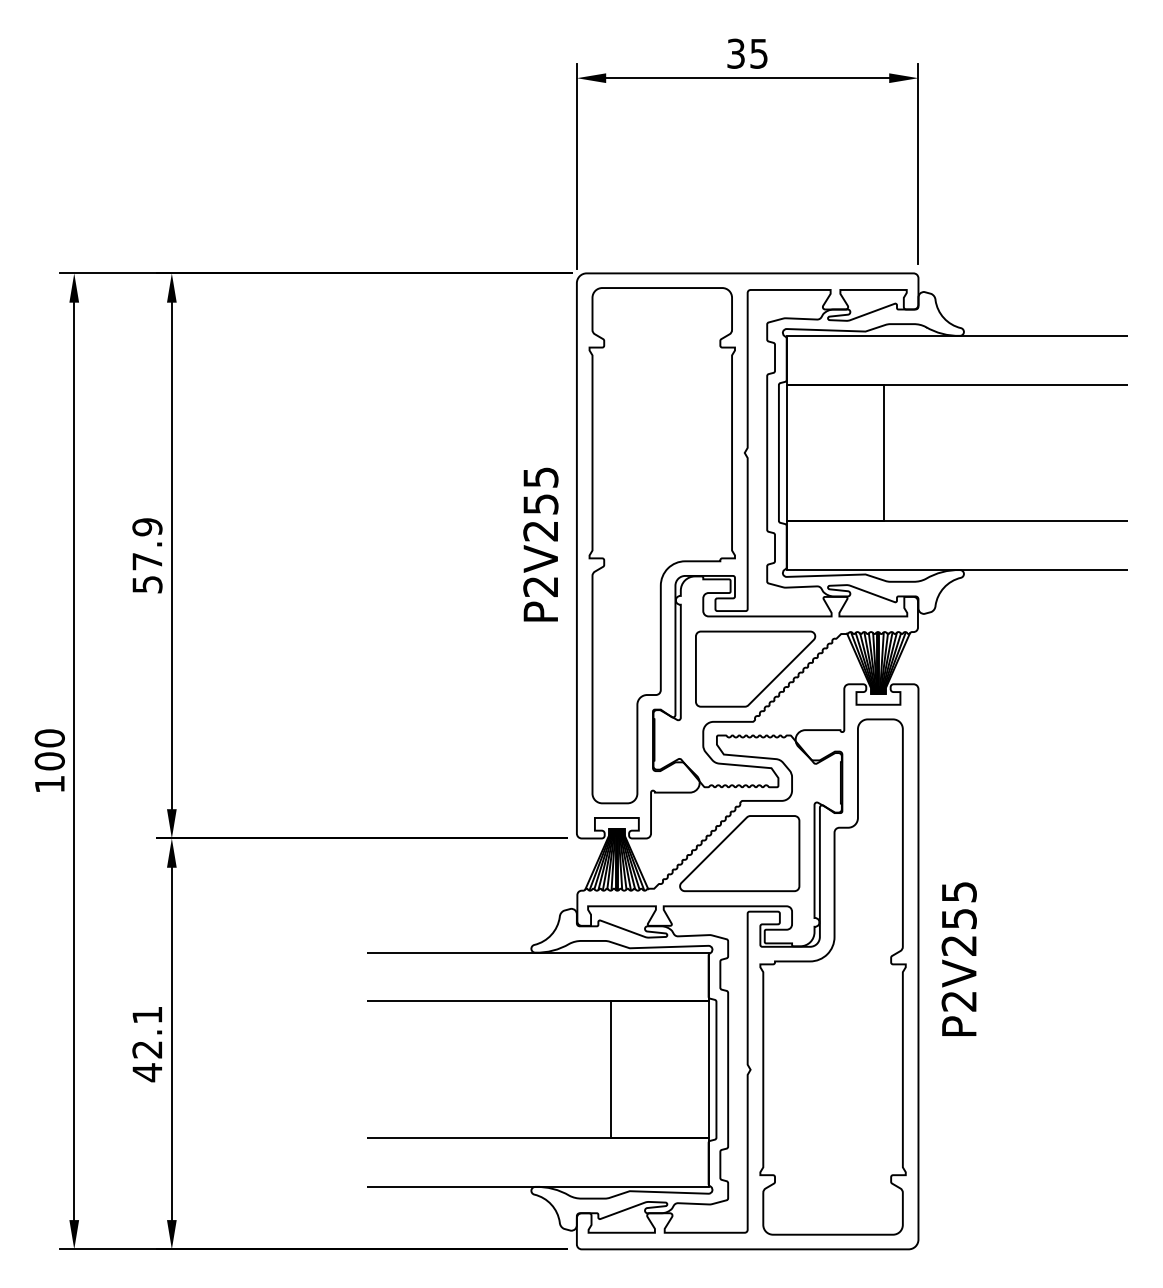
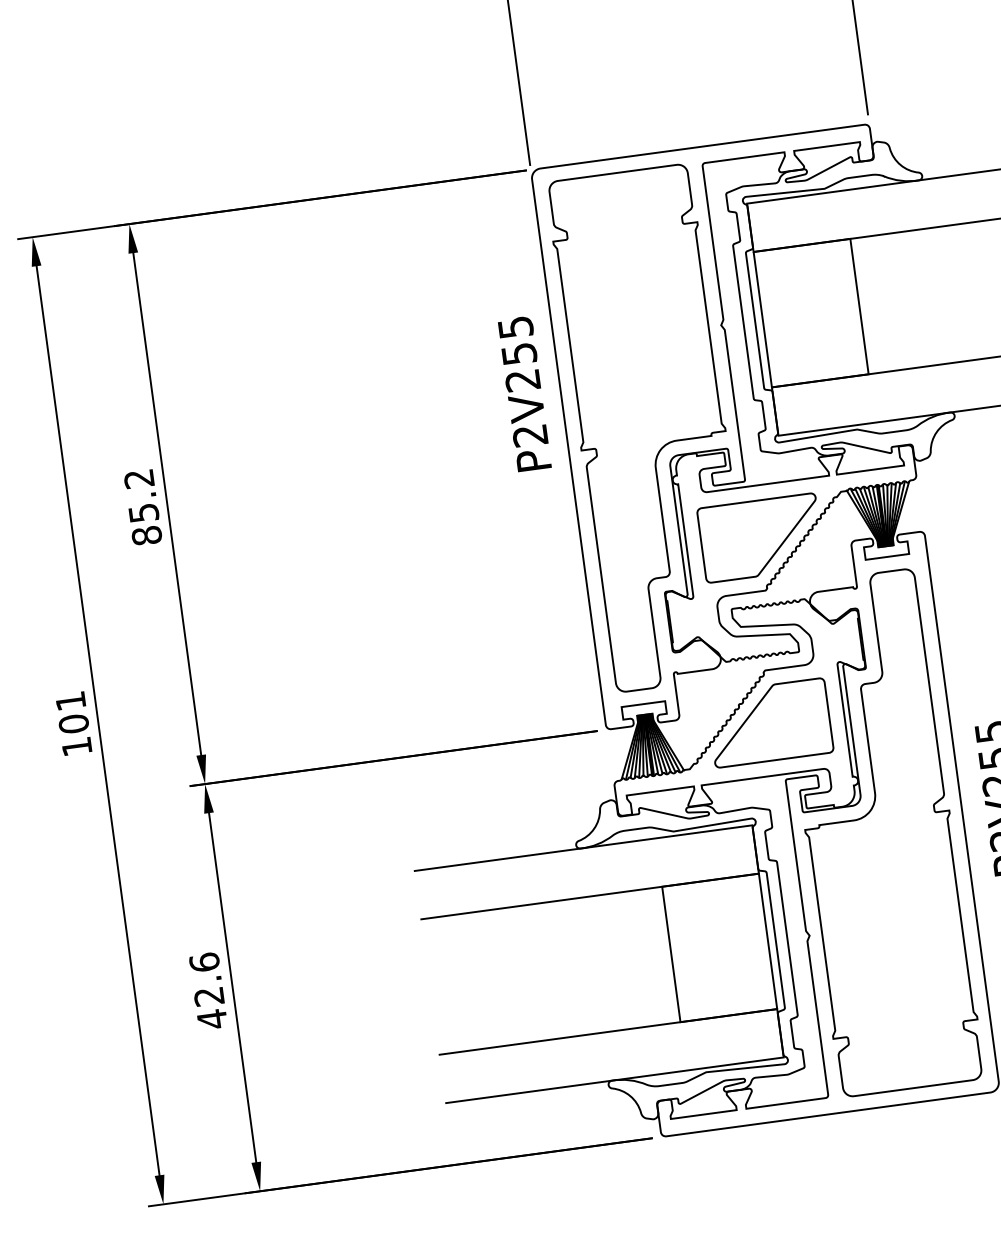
text: (540, 544) -> (524, 393), moved
text: (147, 555) -> (143, 506), 57.9 -> 85.2
text: (49, 738) -> (70, 701), 100 -> 101
text: (147, 1015) -> (204, 962), 42.1 -> 42.6

